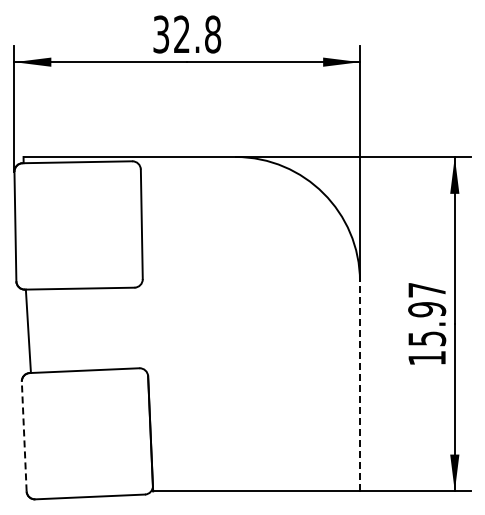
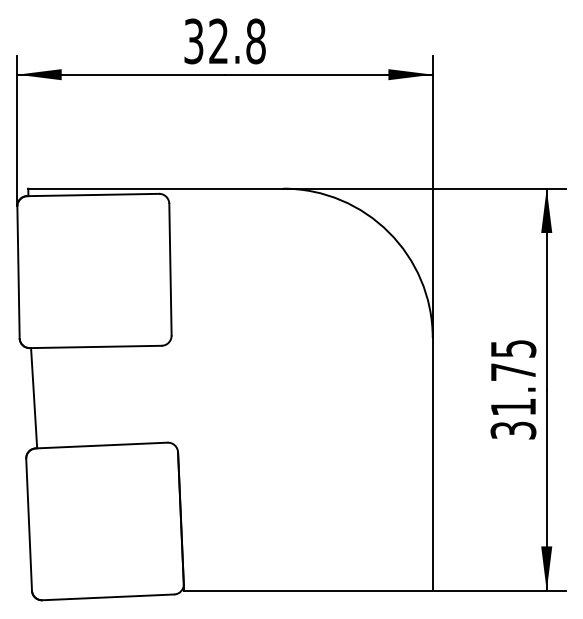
text: (427, 324) -> (513, 390), 15.97 -> 31.75
line: (359, 385) -> (432, 463), dashed -> solid
line: (24, 436) -> (29, 524), dashed -> solid

